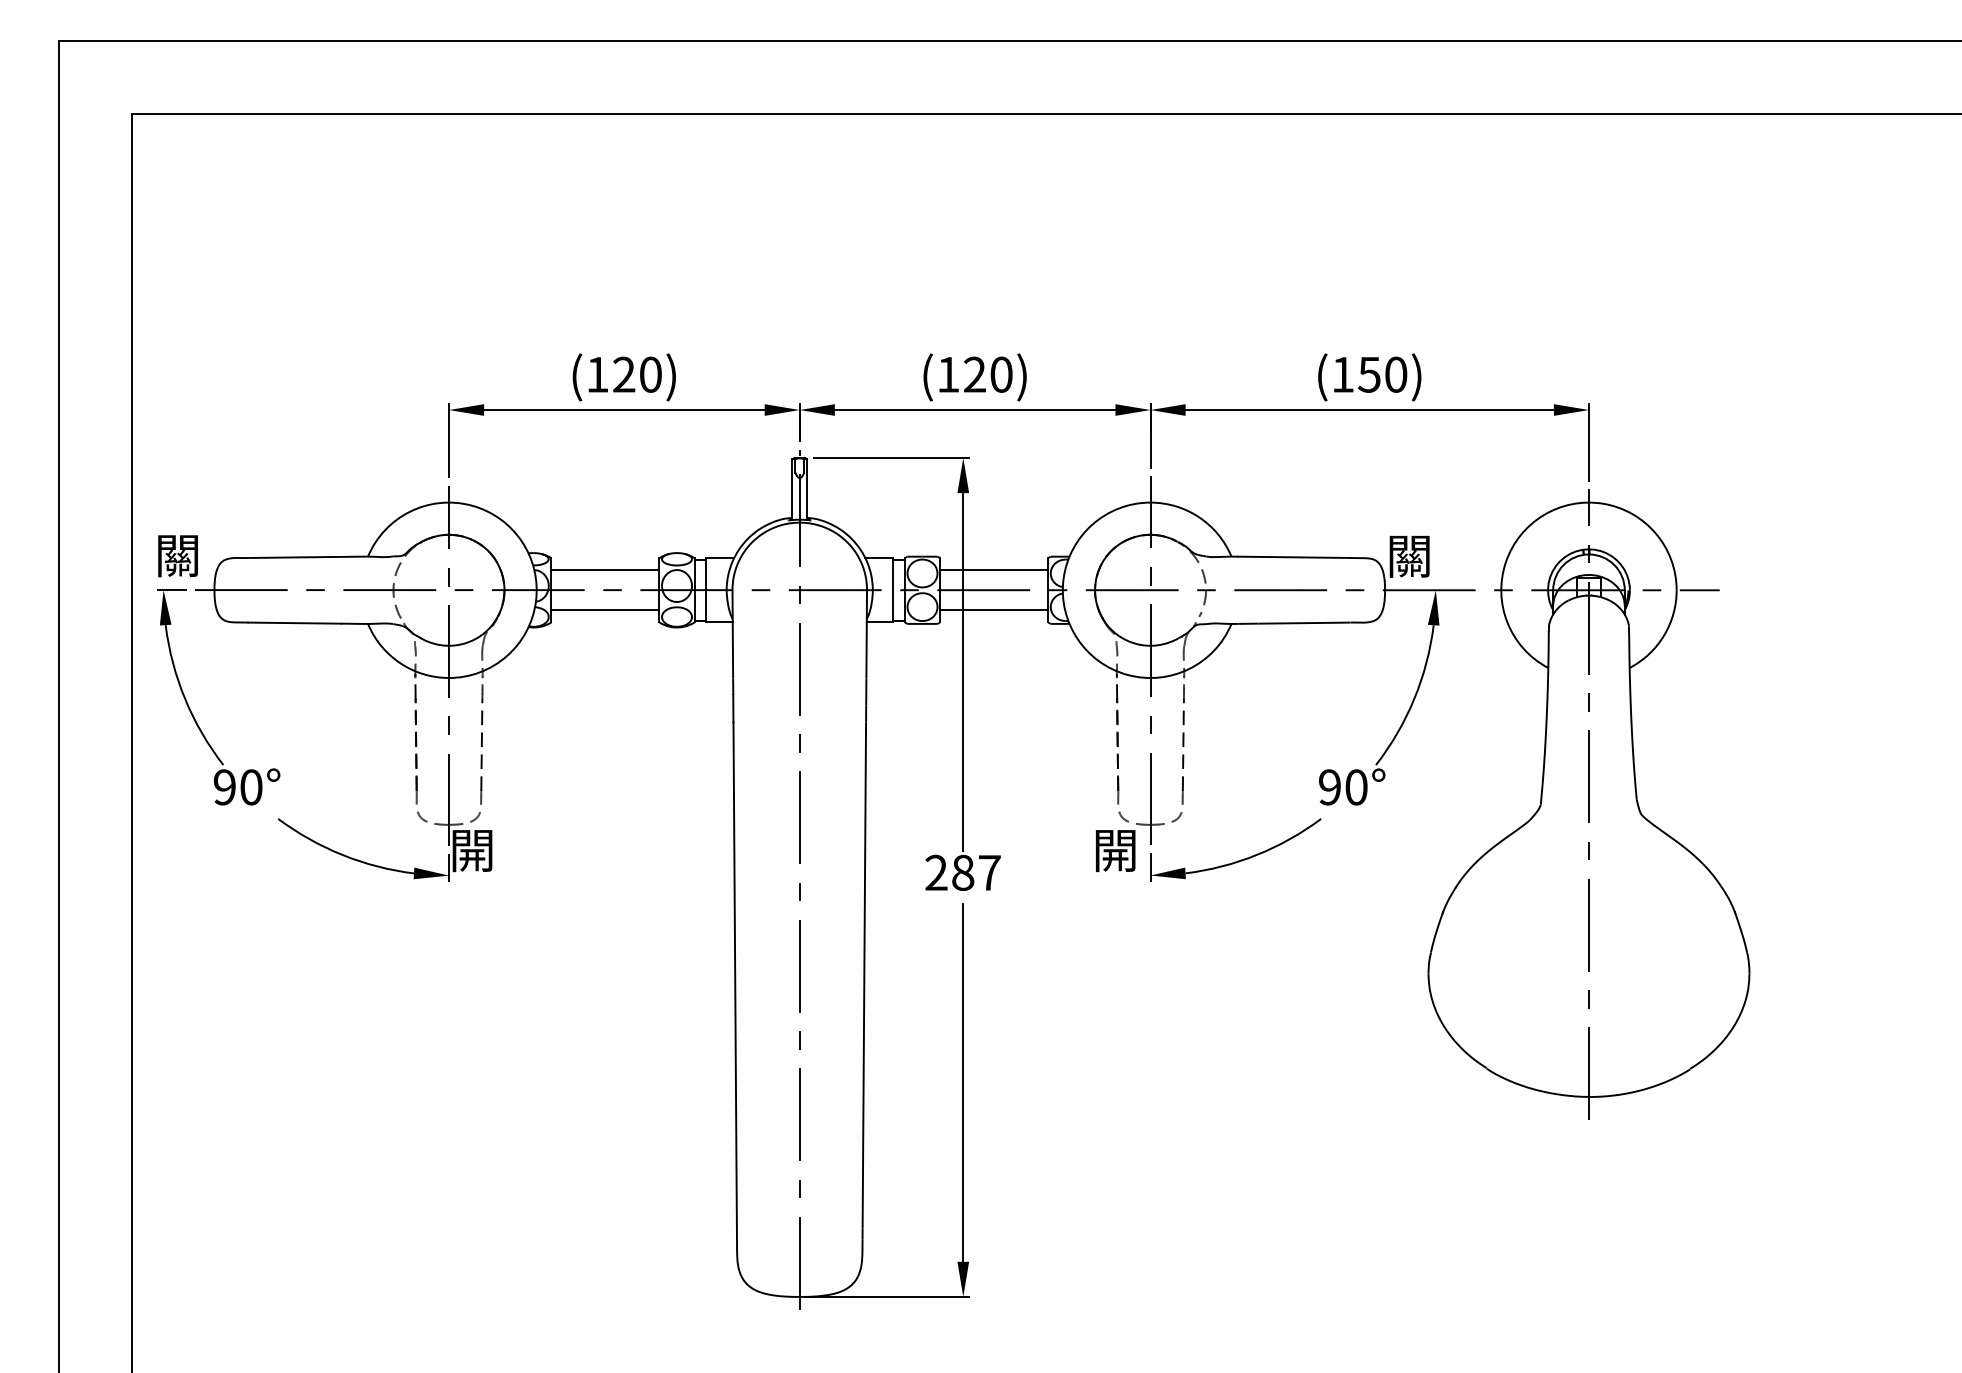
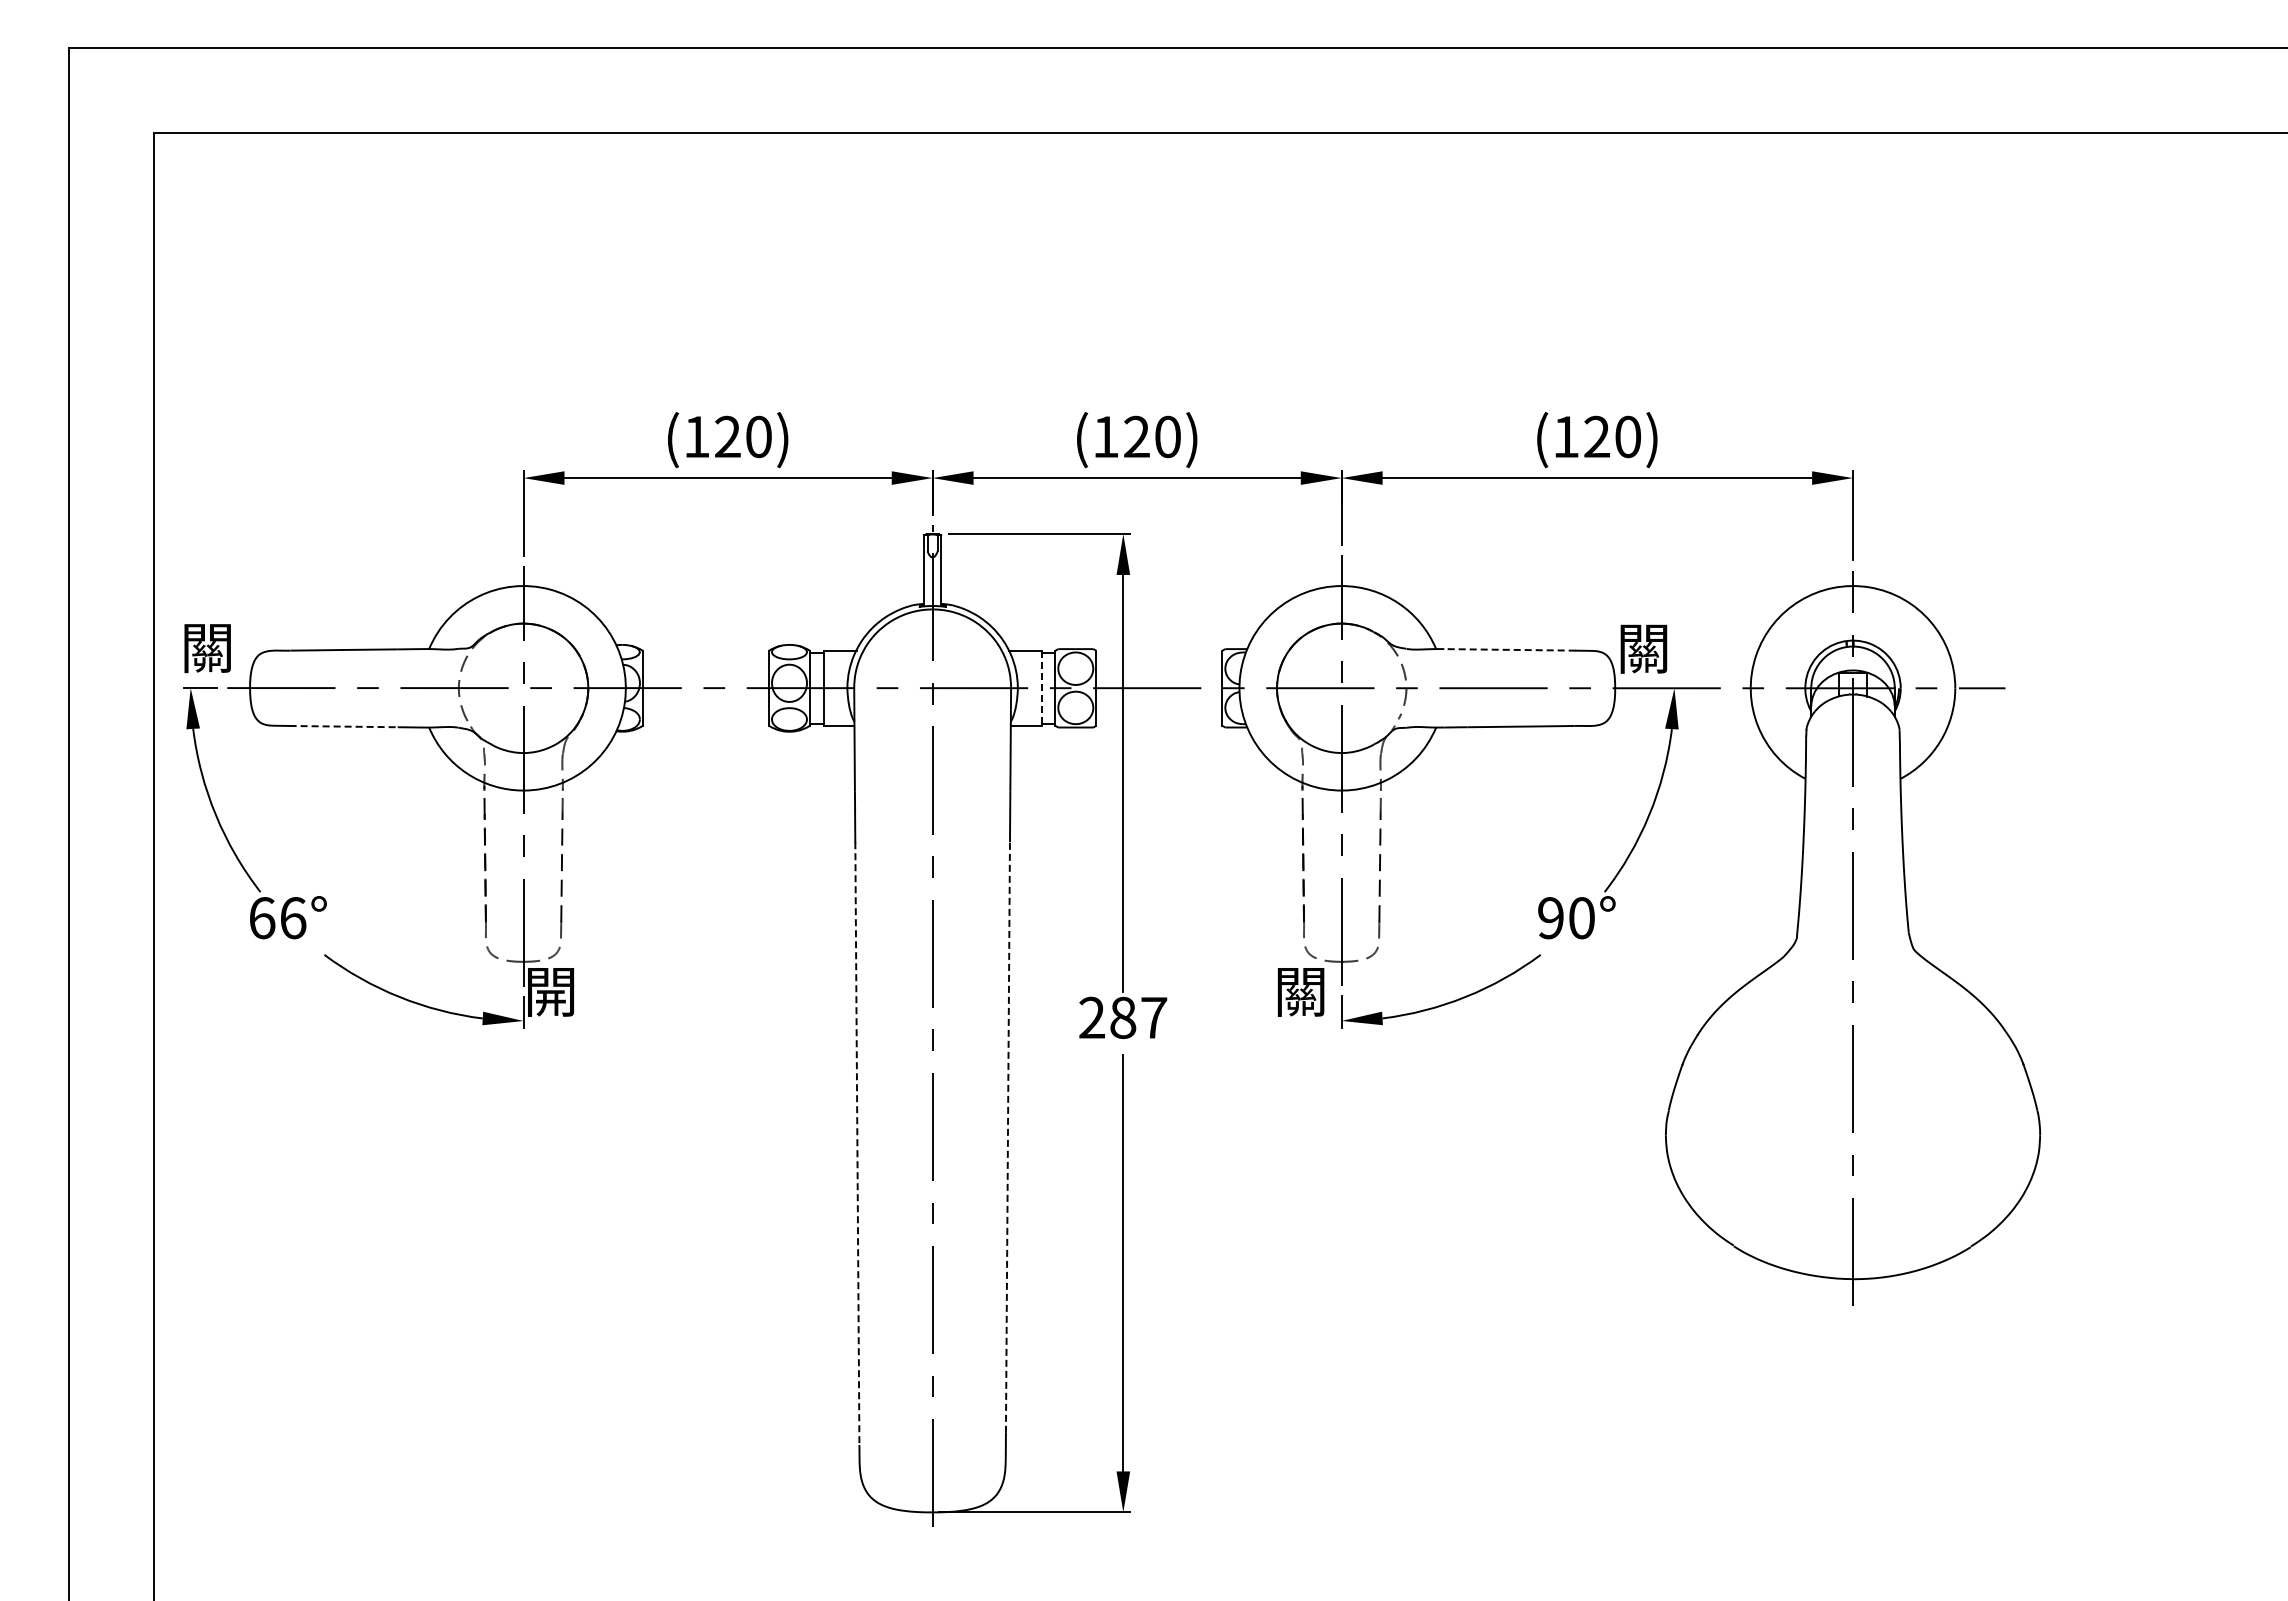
text: (1369, 374) -> (1596, 436), (150) -> (120)
line: (1295, 557) -> (1510, 649), solid -> dashed
line: (604, 569) -> (705, 664), removed
line: (994, 569) -> (1159, 664), removed
line: (893, 590) -> (1041, 688), solid -> dashed
line: (604, 610) -> (705, 711), removed
line: (994, 610) -> (1159, 711), removed
line: (295, 623) -> (344, 726), solid -> dashed
text: (237, 787) -> (277, 918), 90° -> 66°
text: (1115, 851) -> (1300, 992), 開 -> 關
line: (863, 975) -> (1007, 1137), solid -> dashed
line: (735, 981) -> (857, 1144), solid -> dashed

